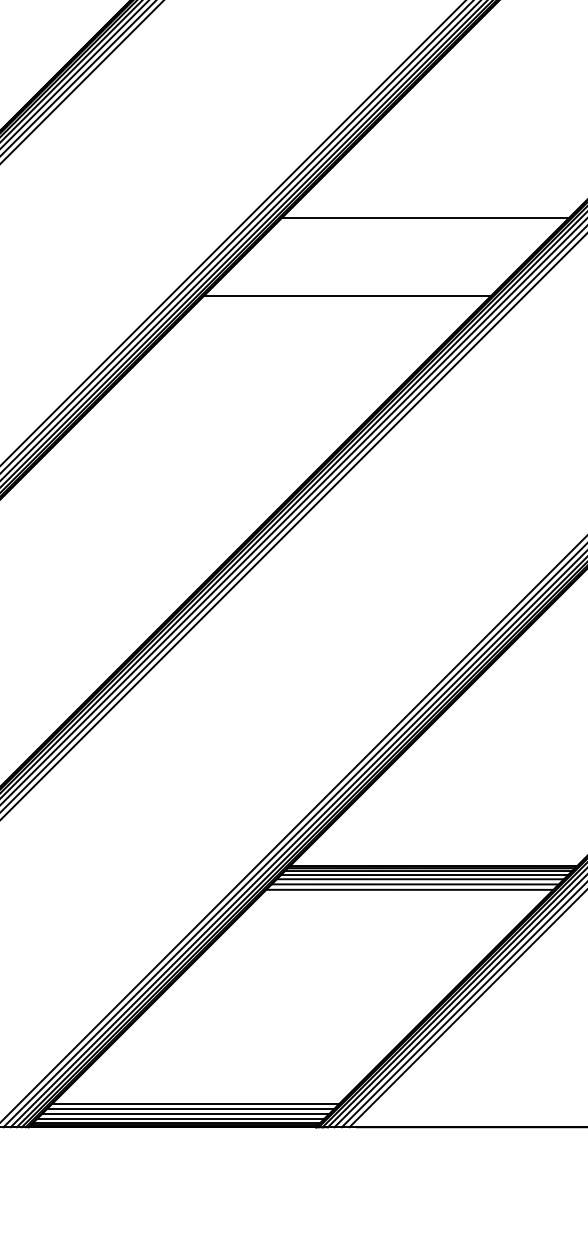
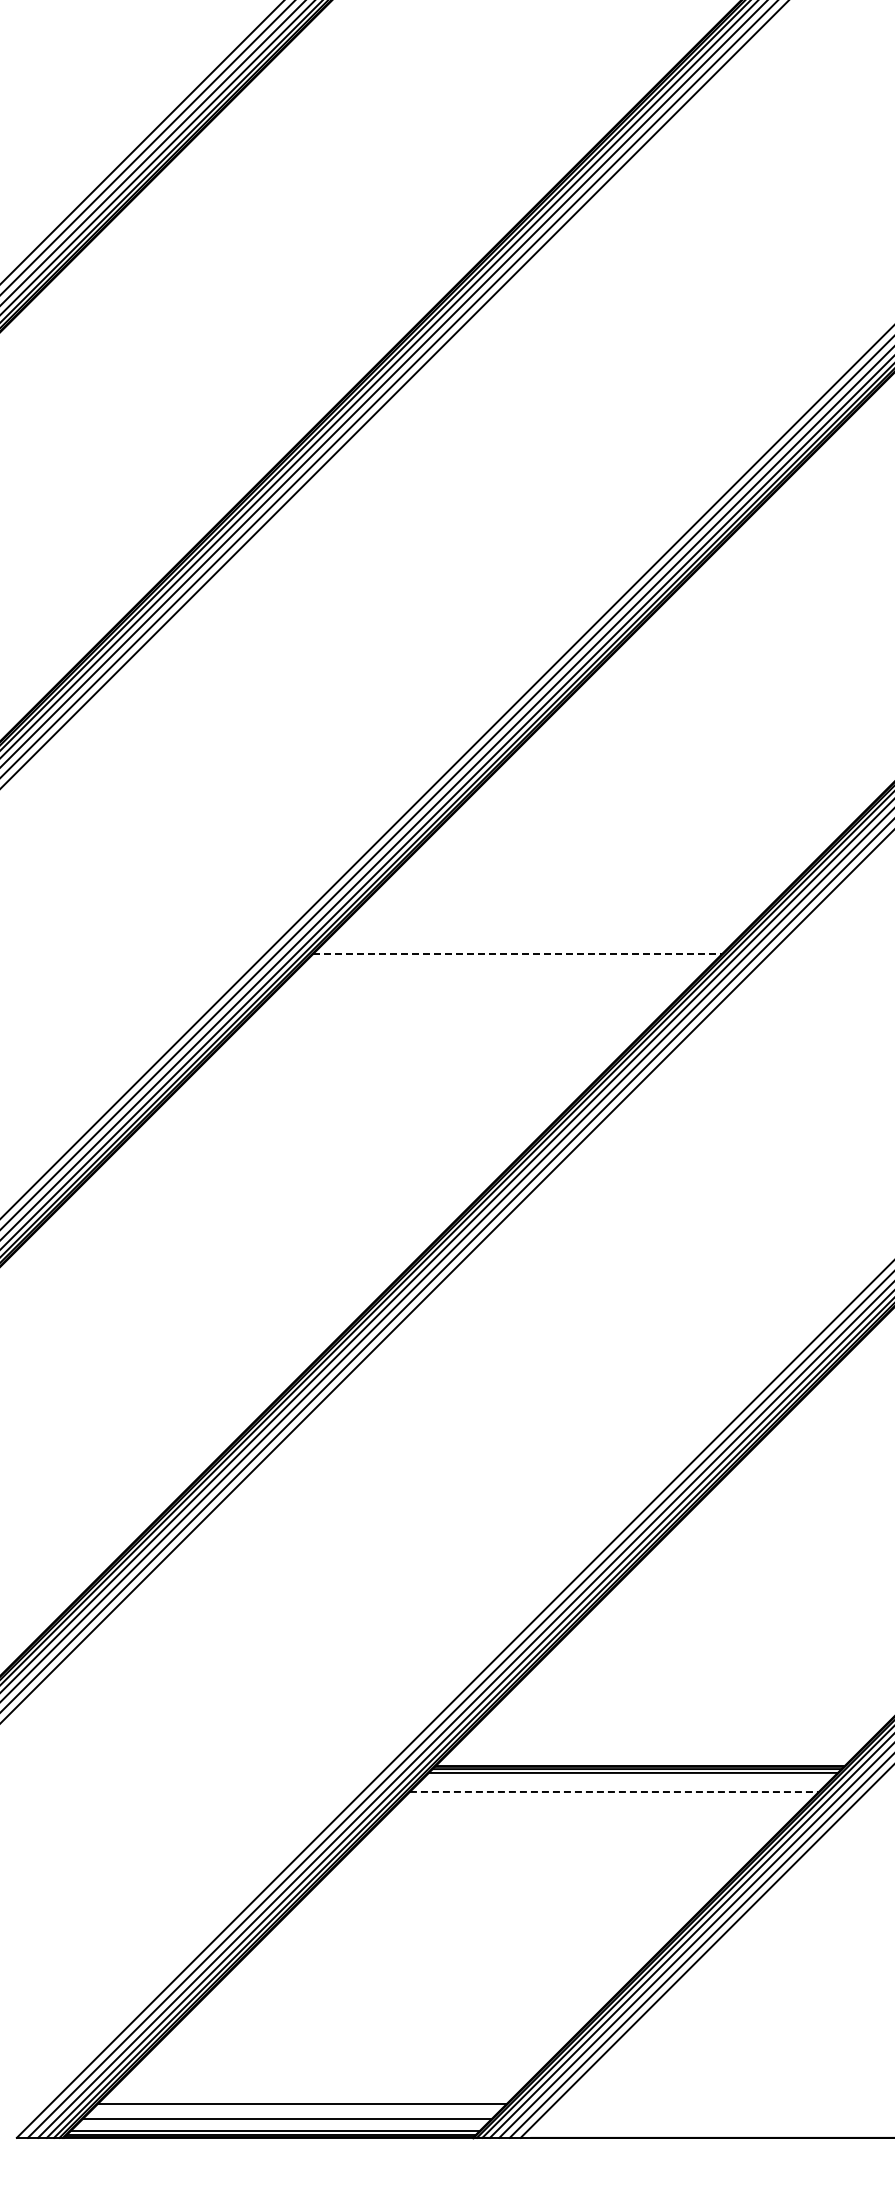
line: (425, 217) -> (628, 842), removed
line: (347, 296) -> (517, 954), solid -> dashed
line: (424, 874) -> (627, 1778), removed
line: (420, 879) -> (621, 1784), removed
line: (415, 884) -> (614, 1791), solid -> dashed
line: (409, 889) -> (606, 1799), removed
line: (190, 1108) -> (294, 2111), removed
line: (180, 1118) -> (280, 2125), removed

